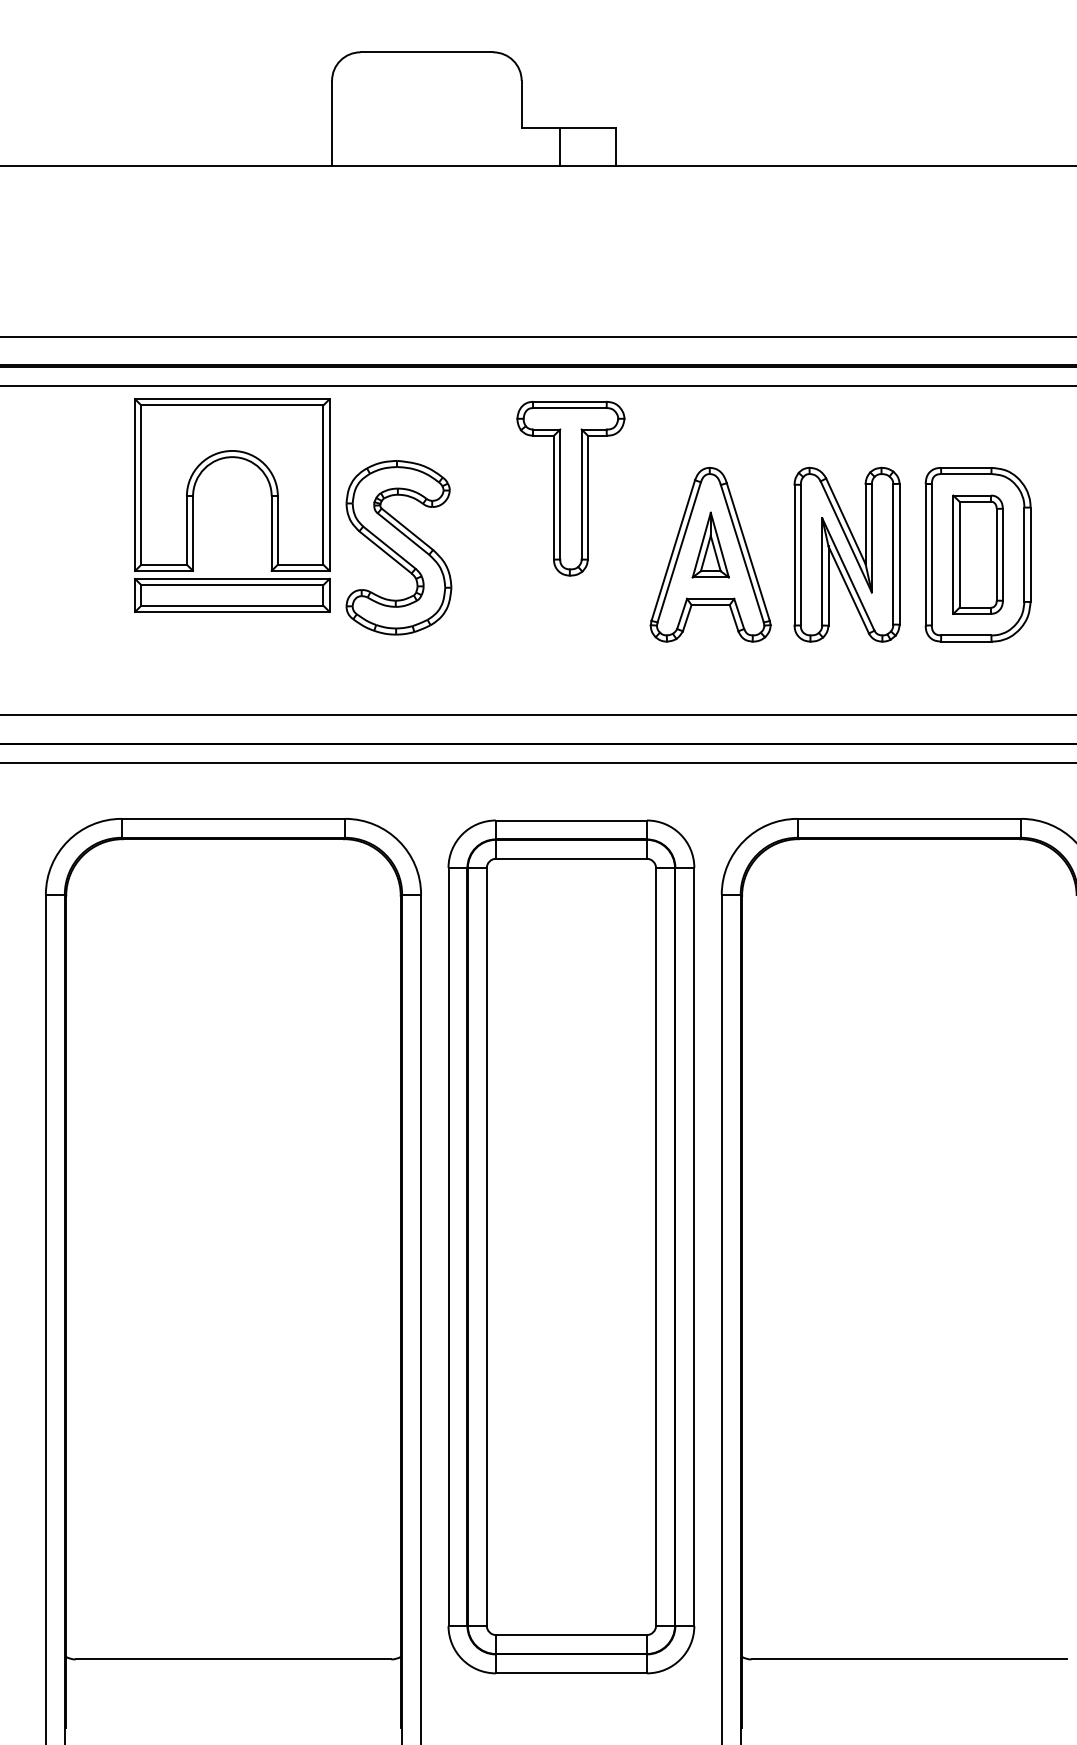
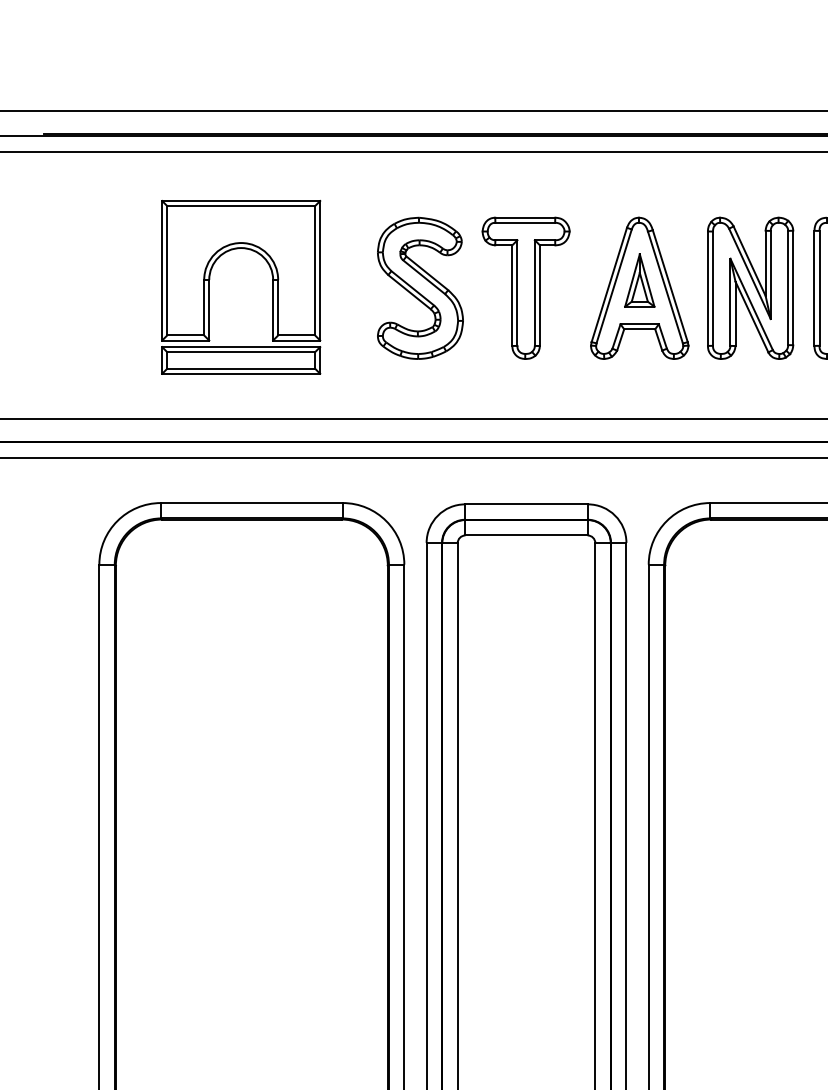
part: (570, 488) -> (525, 288), moved
part: (193, 505) -> (209, 287), moved
part: (398, 547) -> (420, 288), moved

